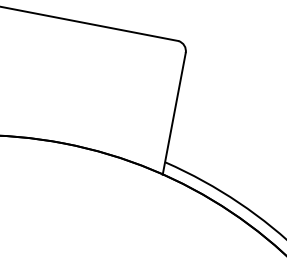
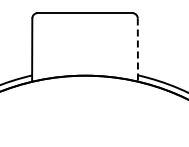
line: (173, 114) -> (137, 50), solid -> dashed

